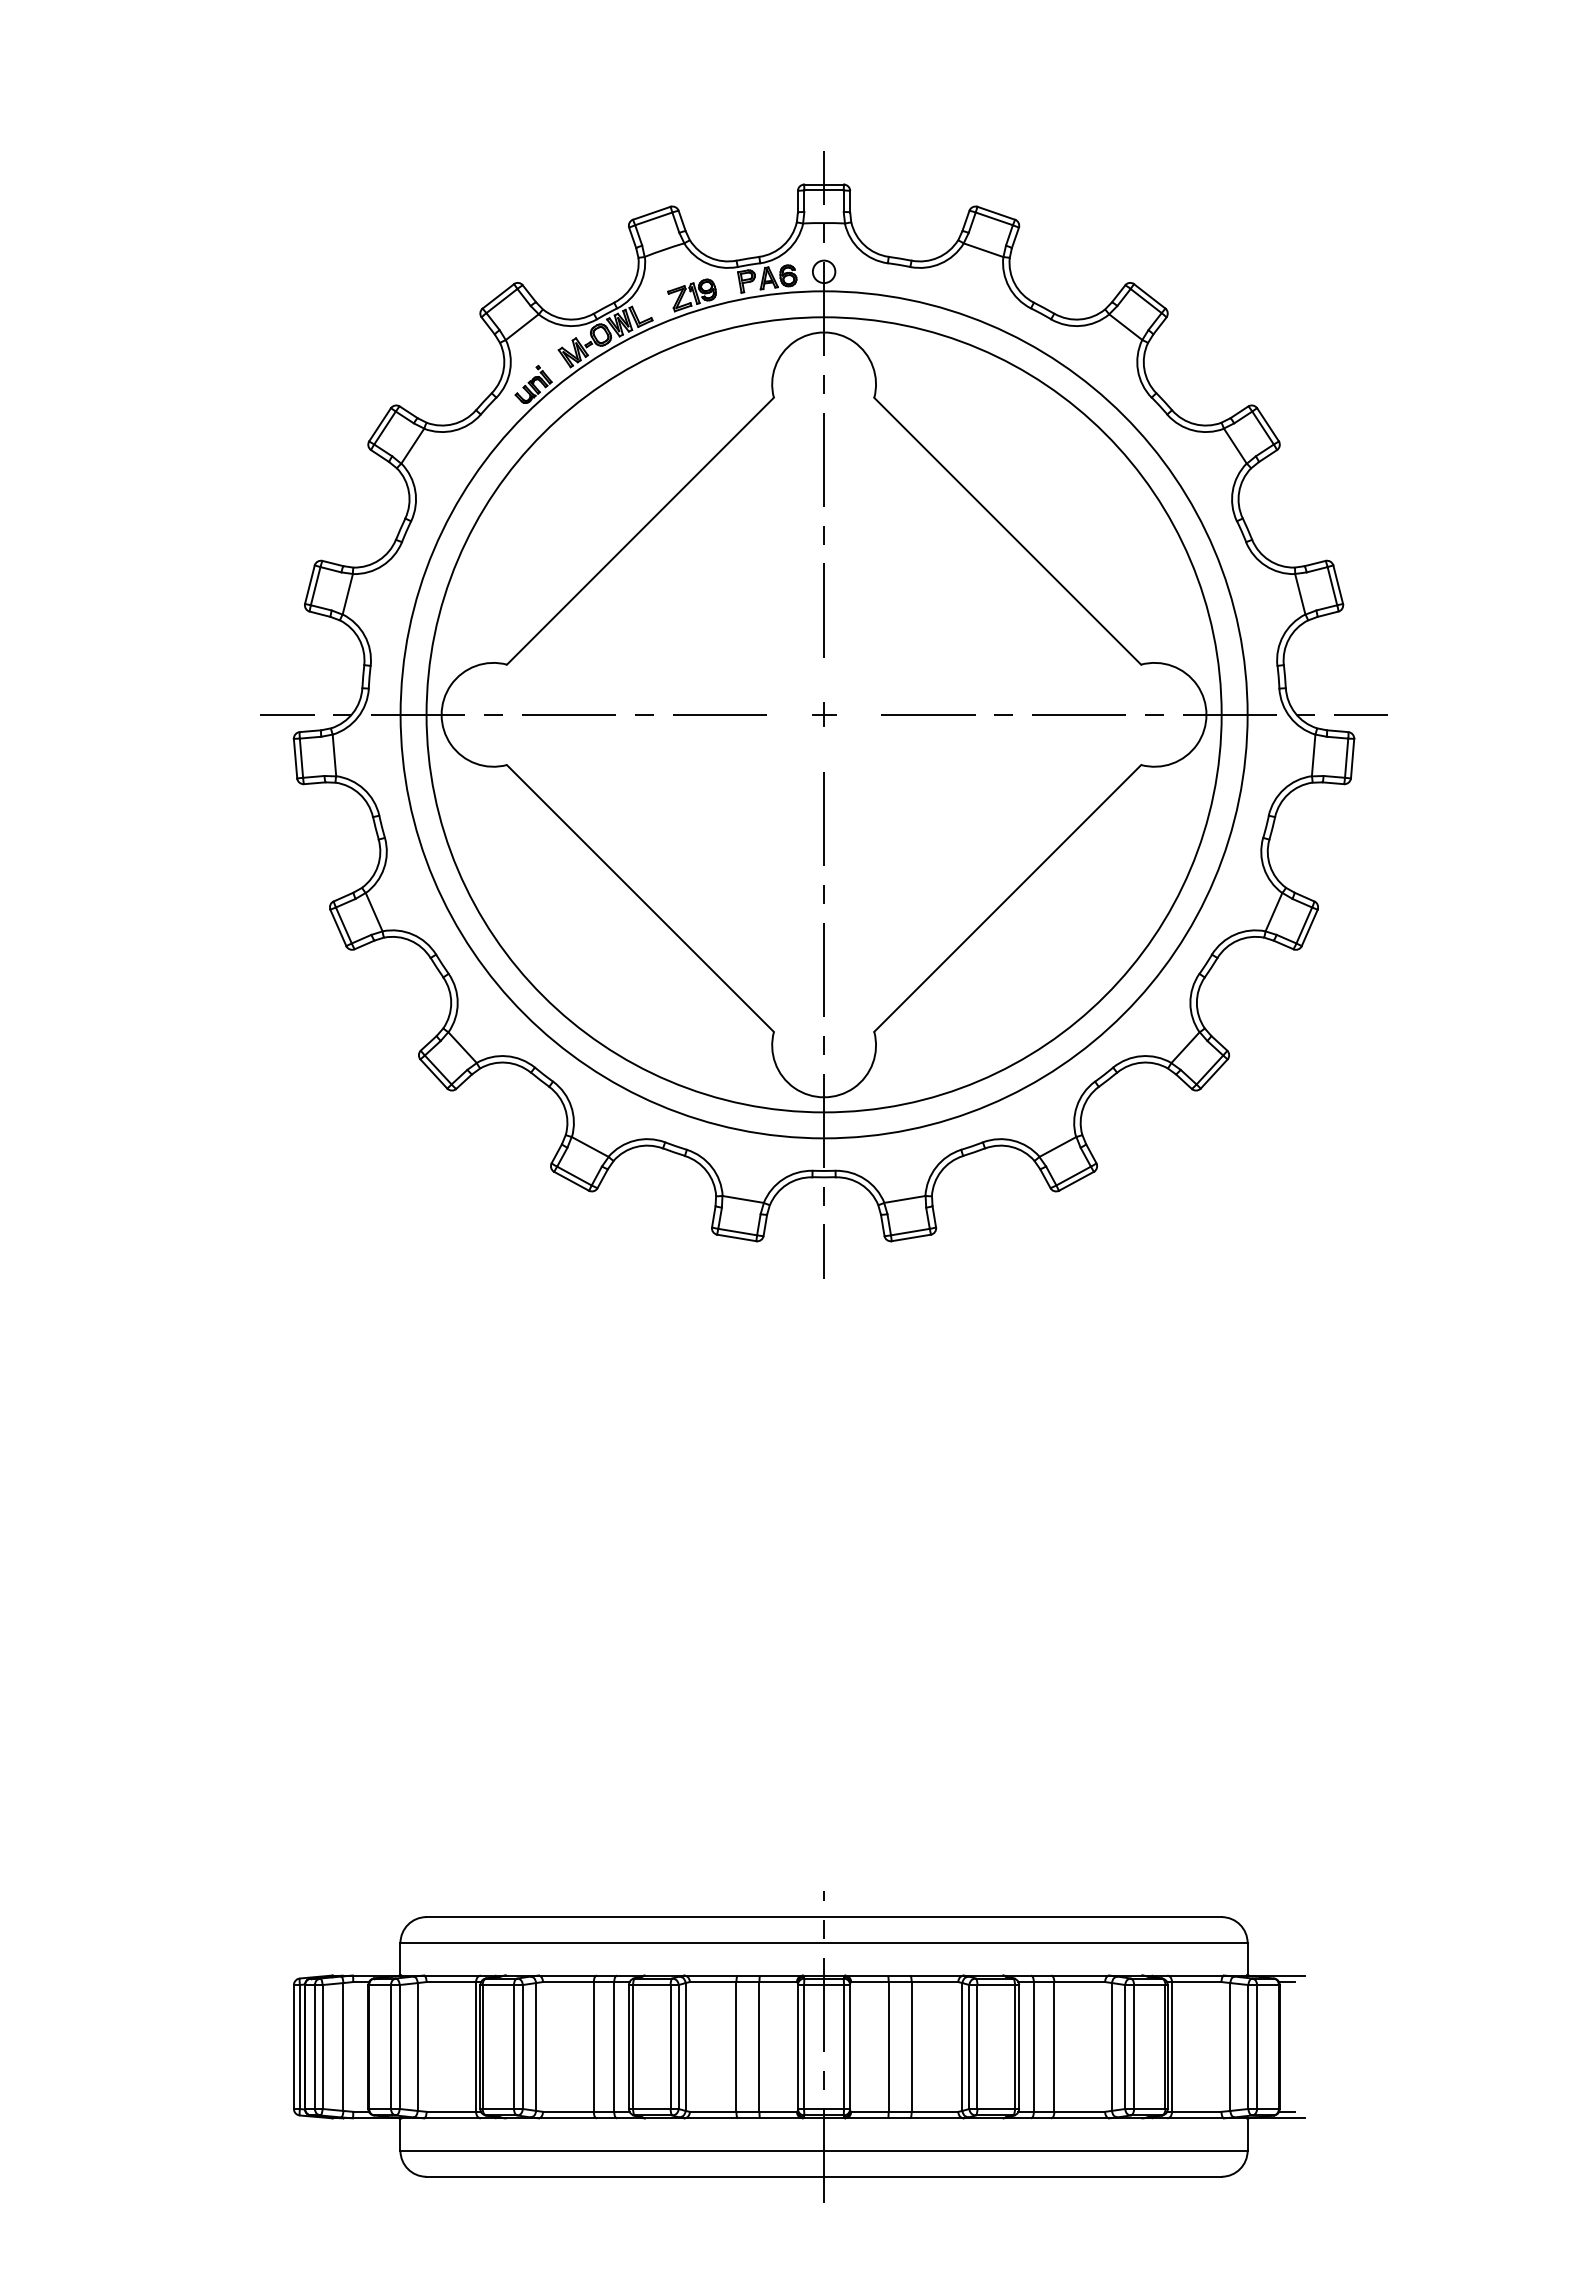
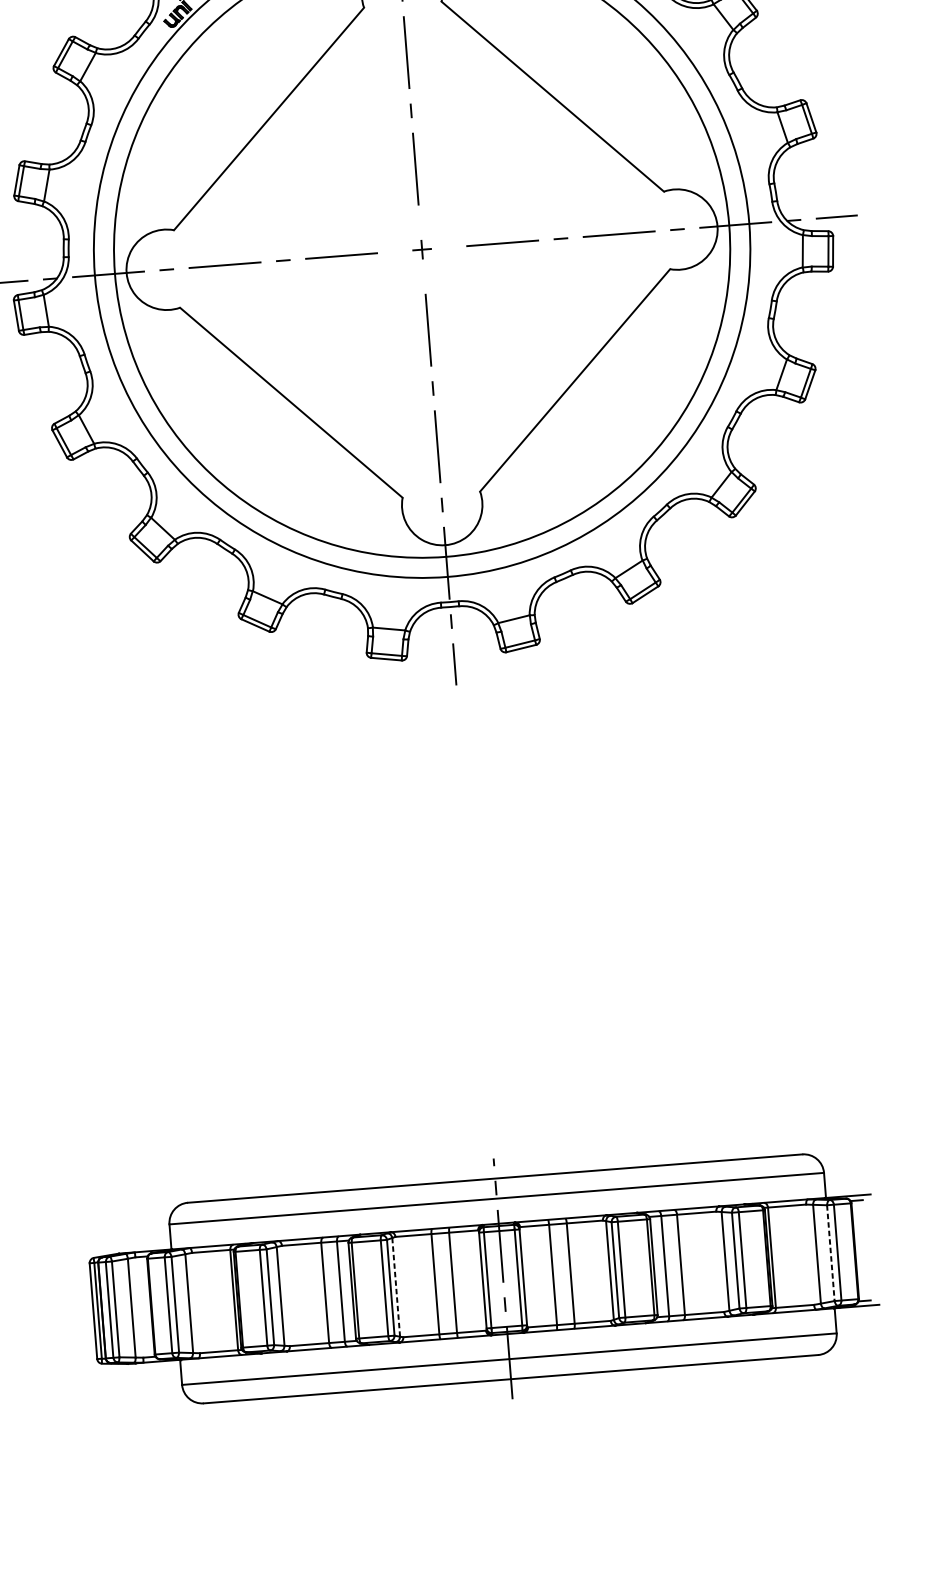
line: (685, 2047) -> (396, 1287), solid -> dashed
line: (1248, 2047) -> (831, 1253), solid -> dashed

